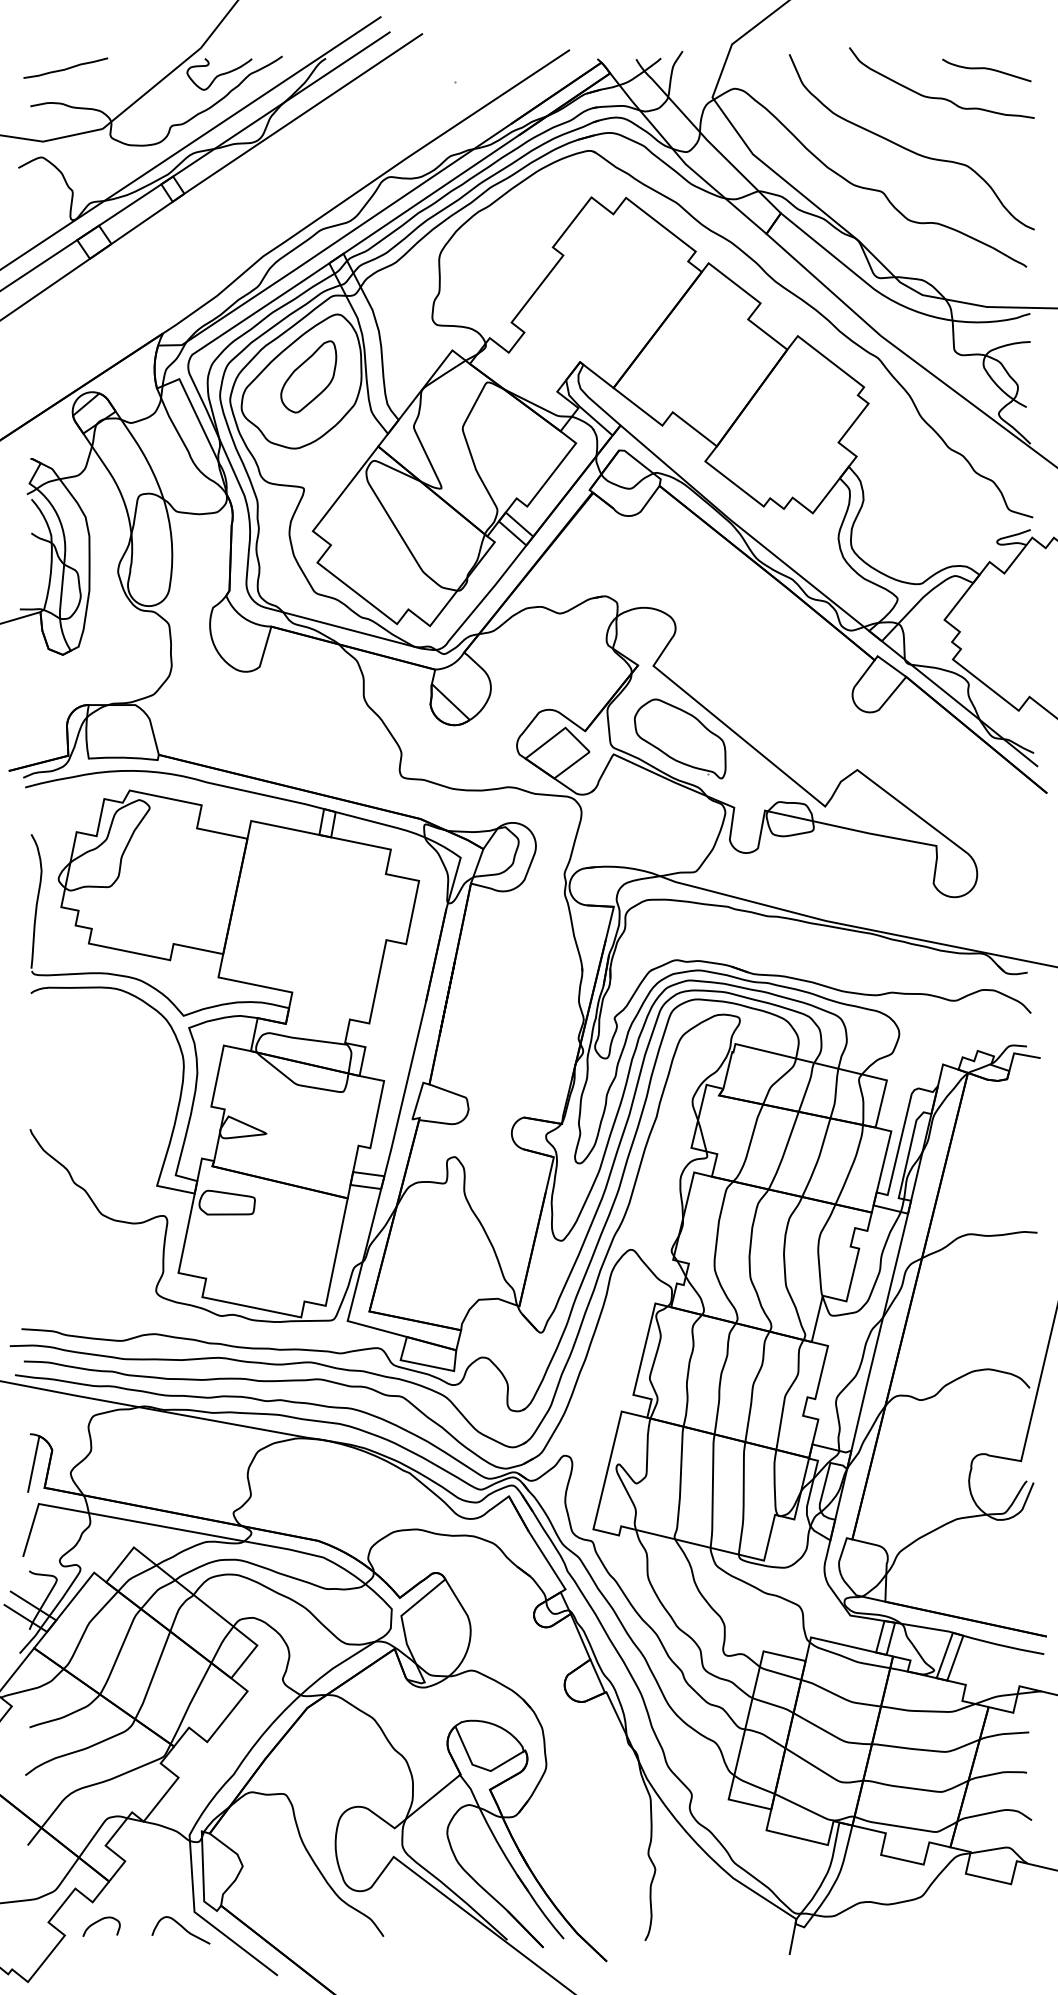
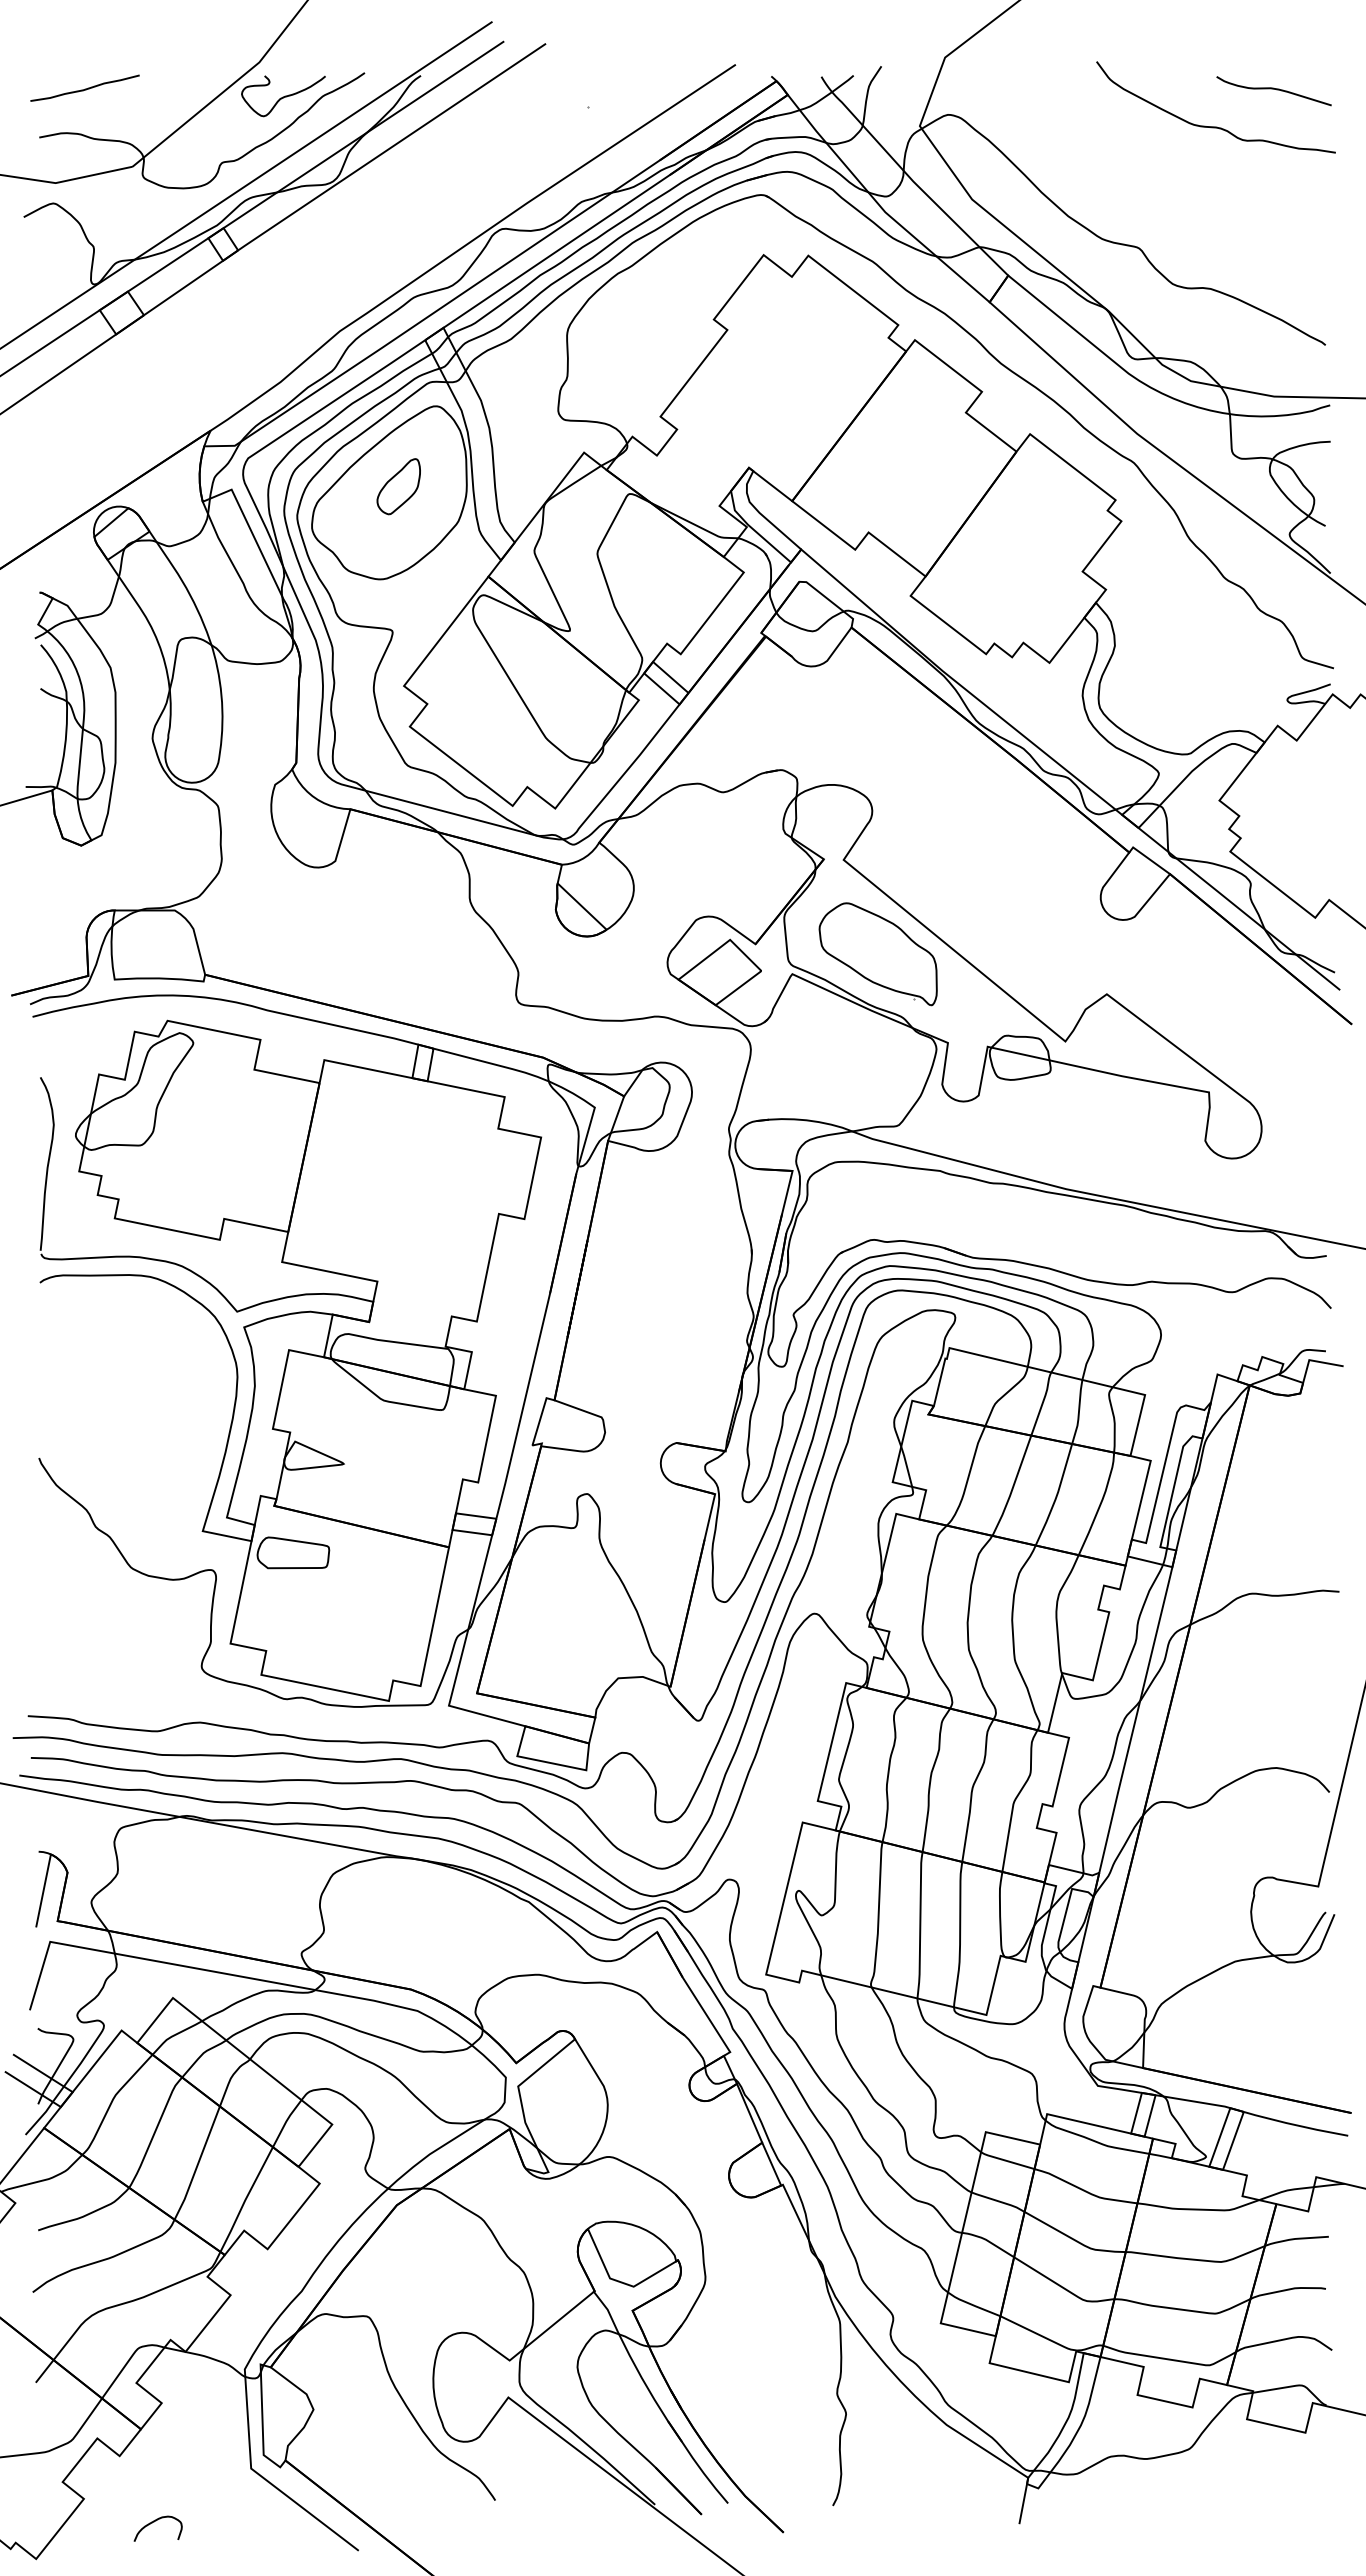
curve: (908, 148) -> (1172, 192), removed
part: (308, 376) -> (398, 486), size x0.6
curve: (98, 1921) -> (154, 2522), moved
curve: (182, 1928) -> (235, 2489), removed

